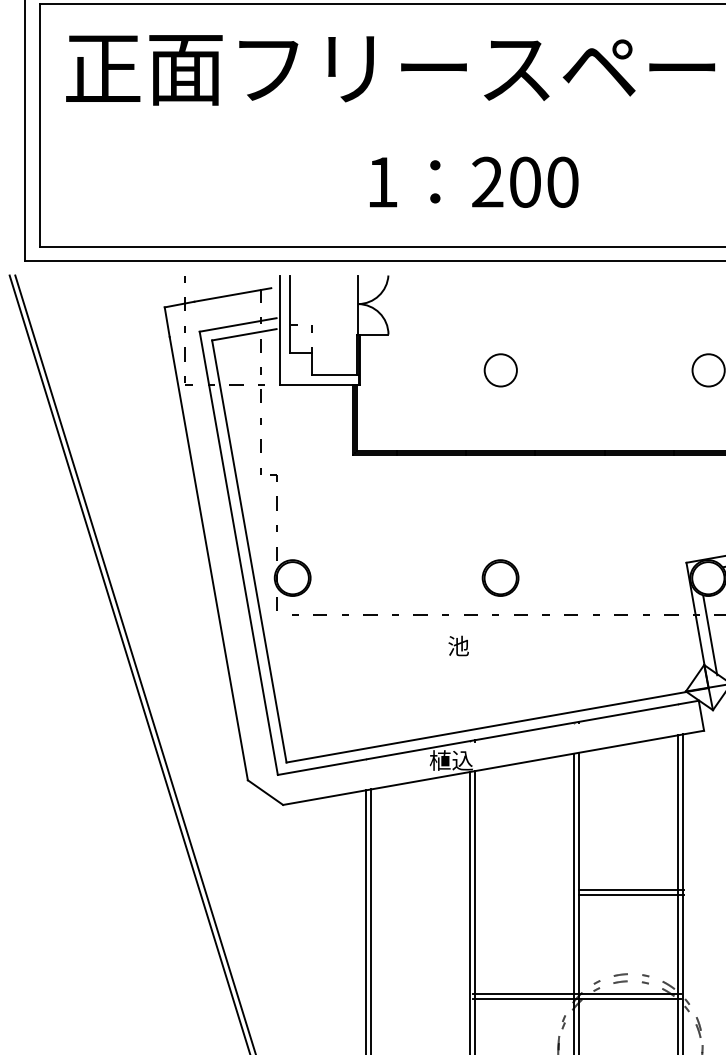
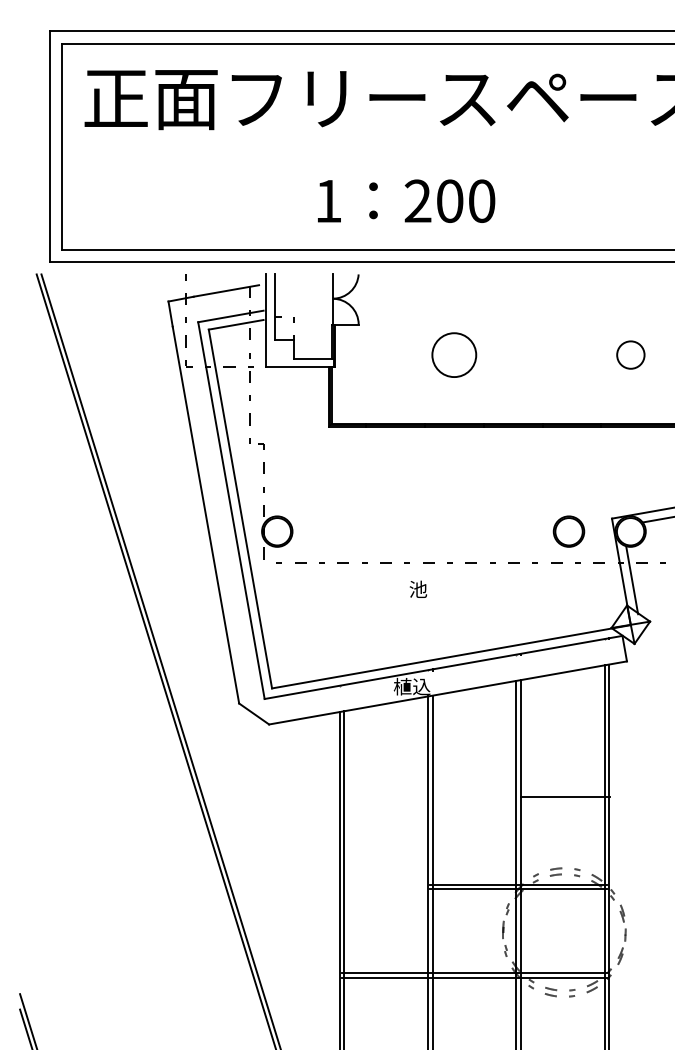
text: (474, 181) -> (406, 200), moved
circle: (500, 369) -> (453, 354), size x1.6
part: (500, 577) -> (568, 531), moved
line: (630, 895) -> (564, 801), removed

